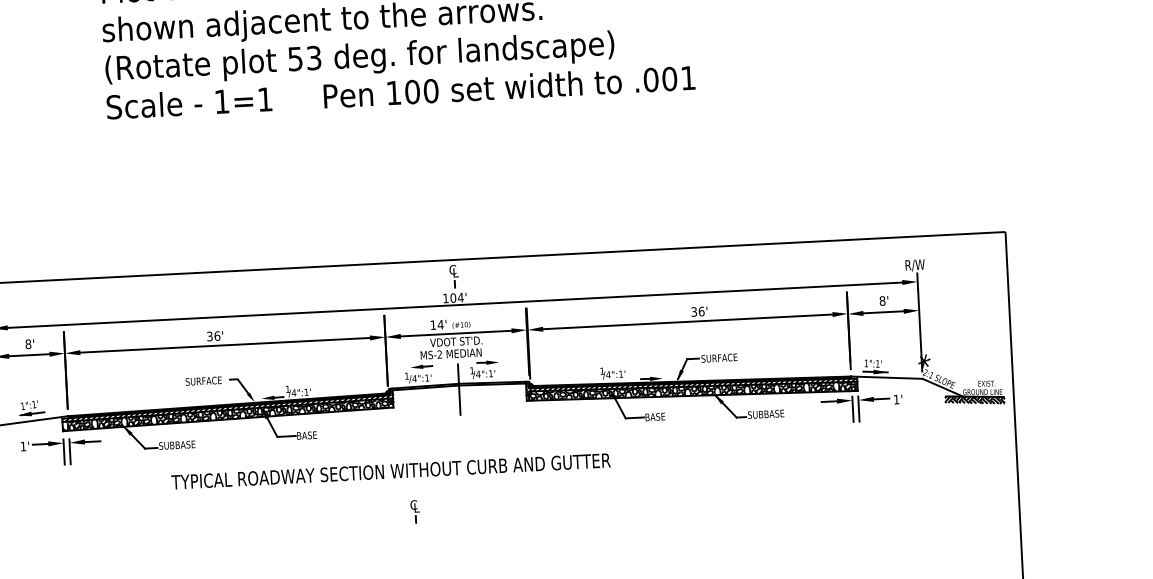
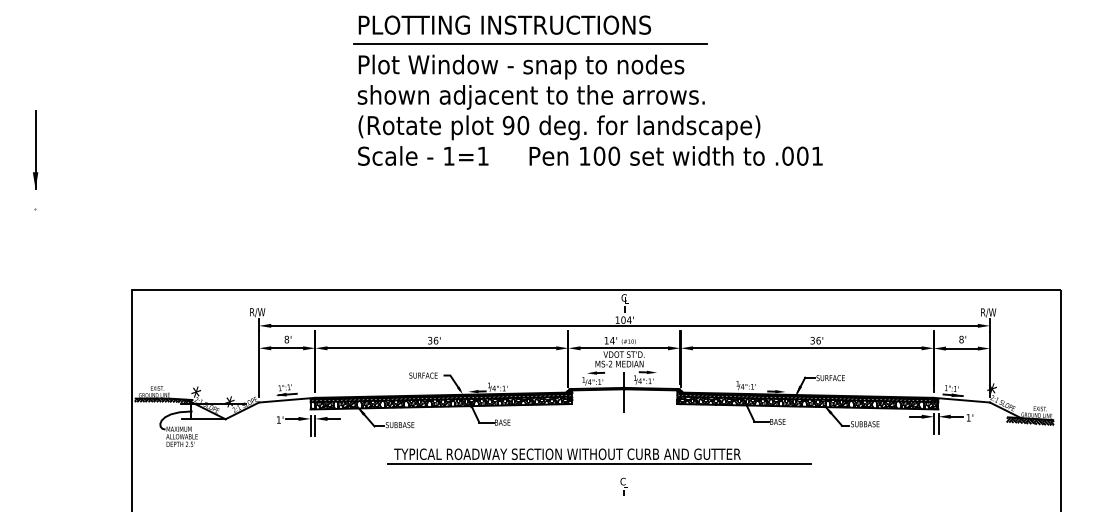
text: (304, 58) -> (515, 125), 53 -> 90
line: (432, 482) -> (599, 464), added
part: (414, 511) -> (623, 486), moved

